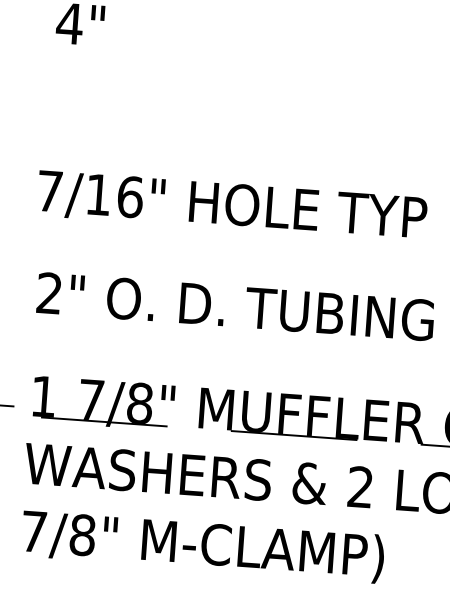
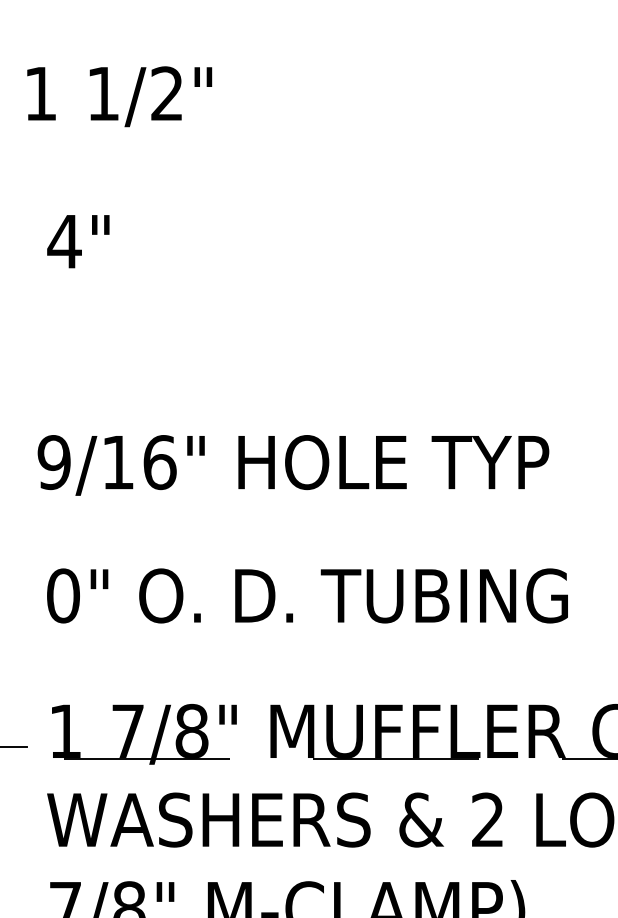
text: (49, 191) -> (53, 462), 7/16" -> 9/16"
text: (49, 293) -> (63, 595), 2" -> 0"

